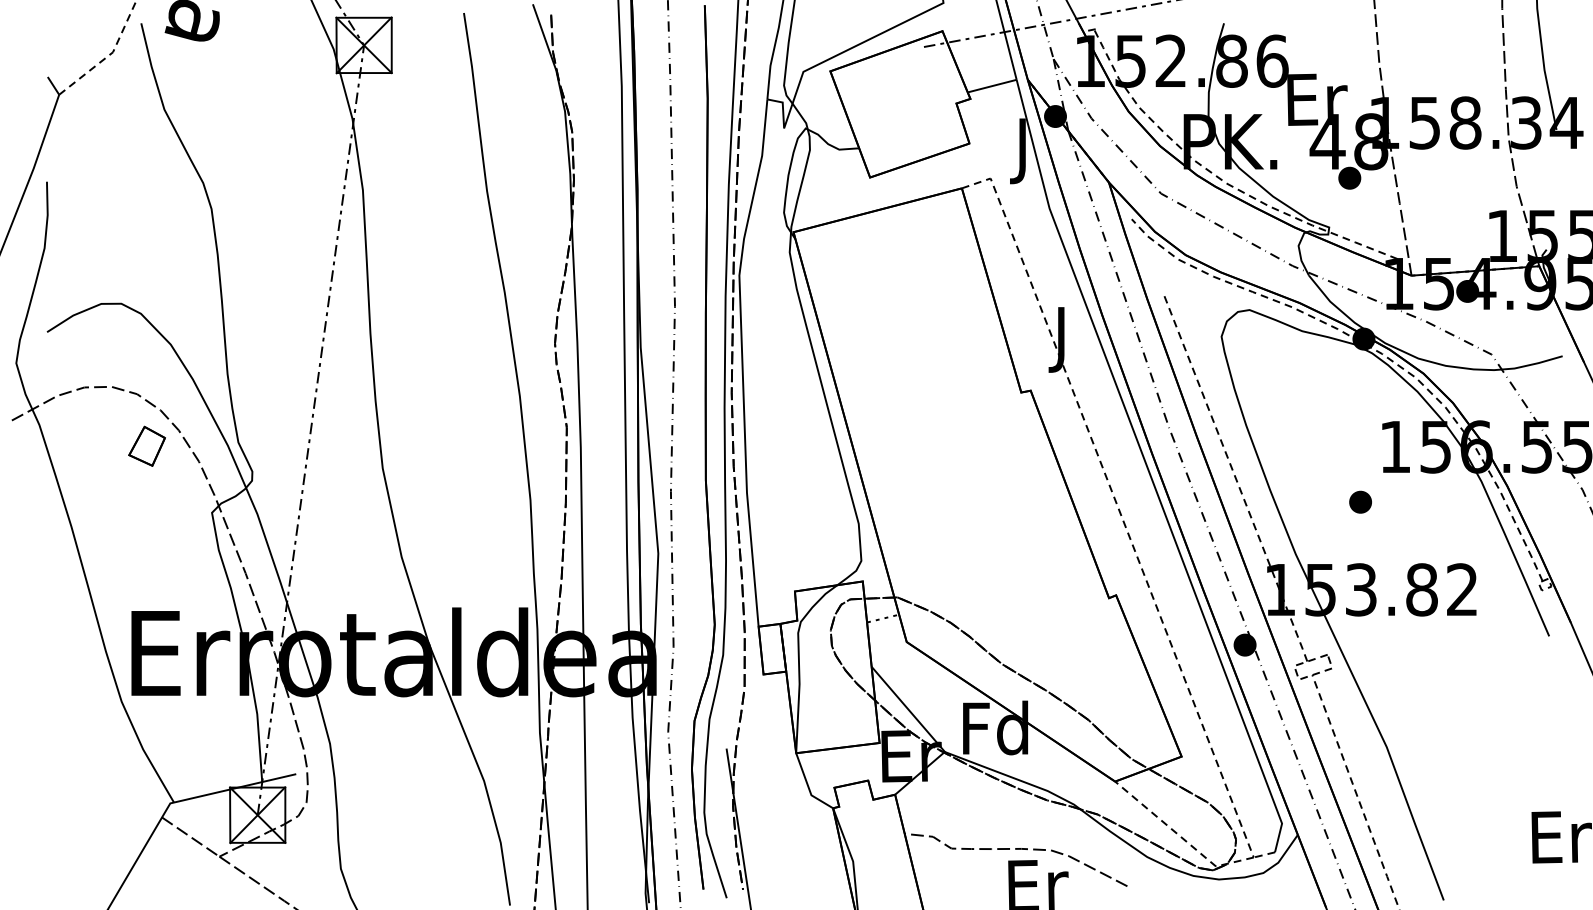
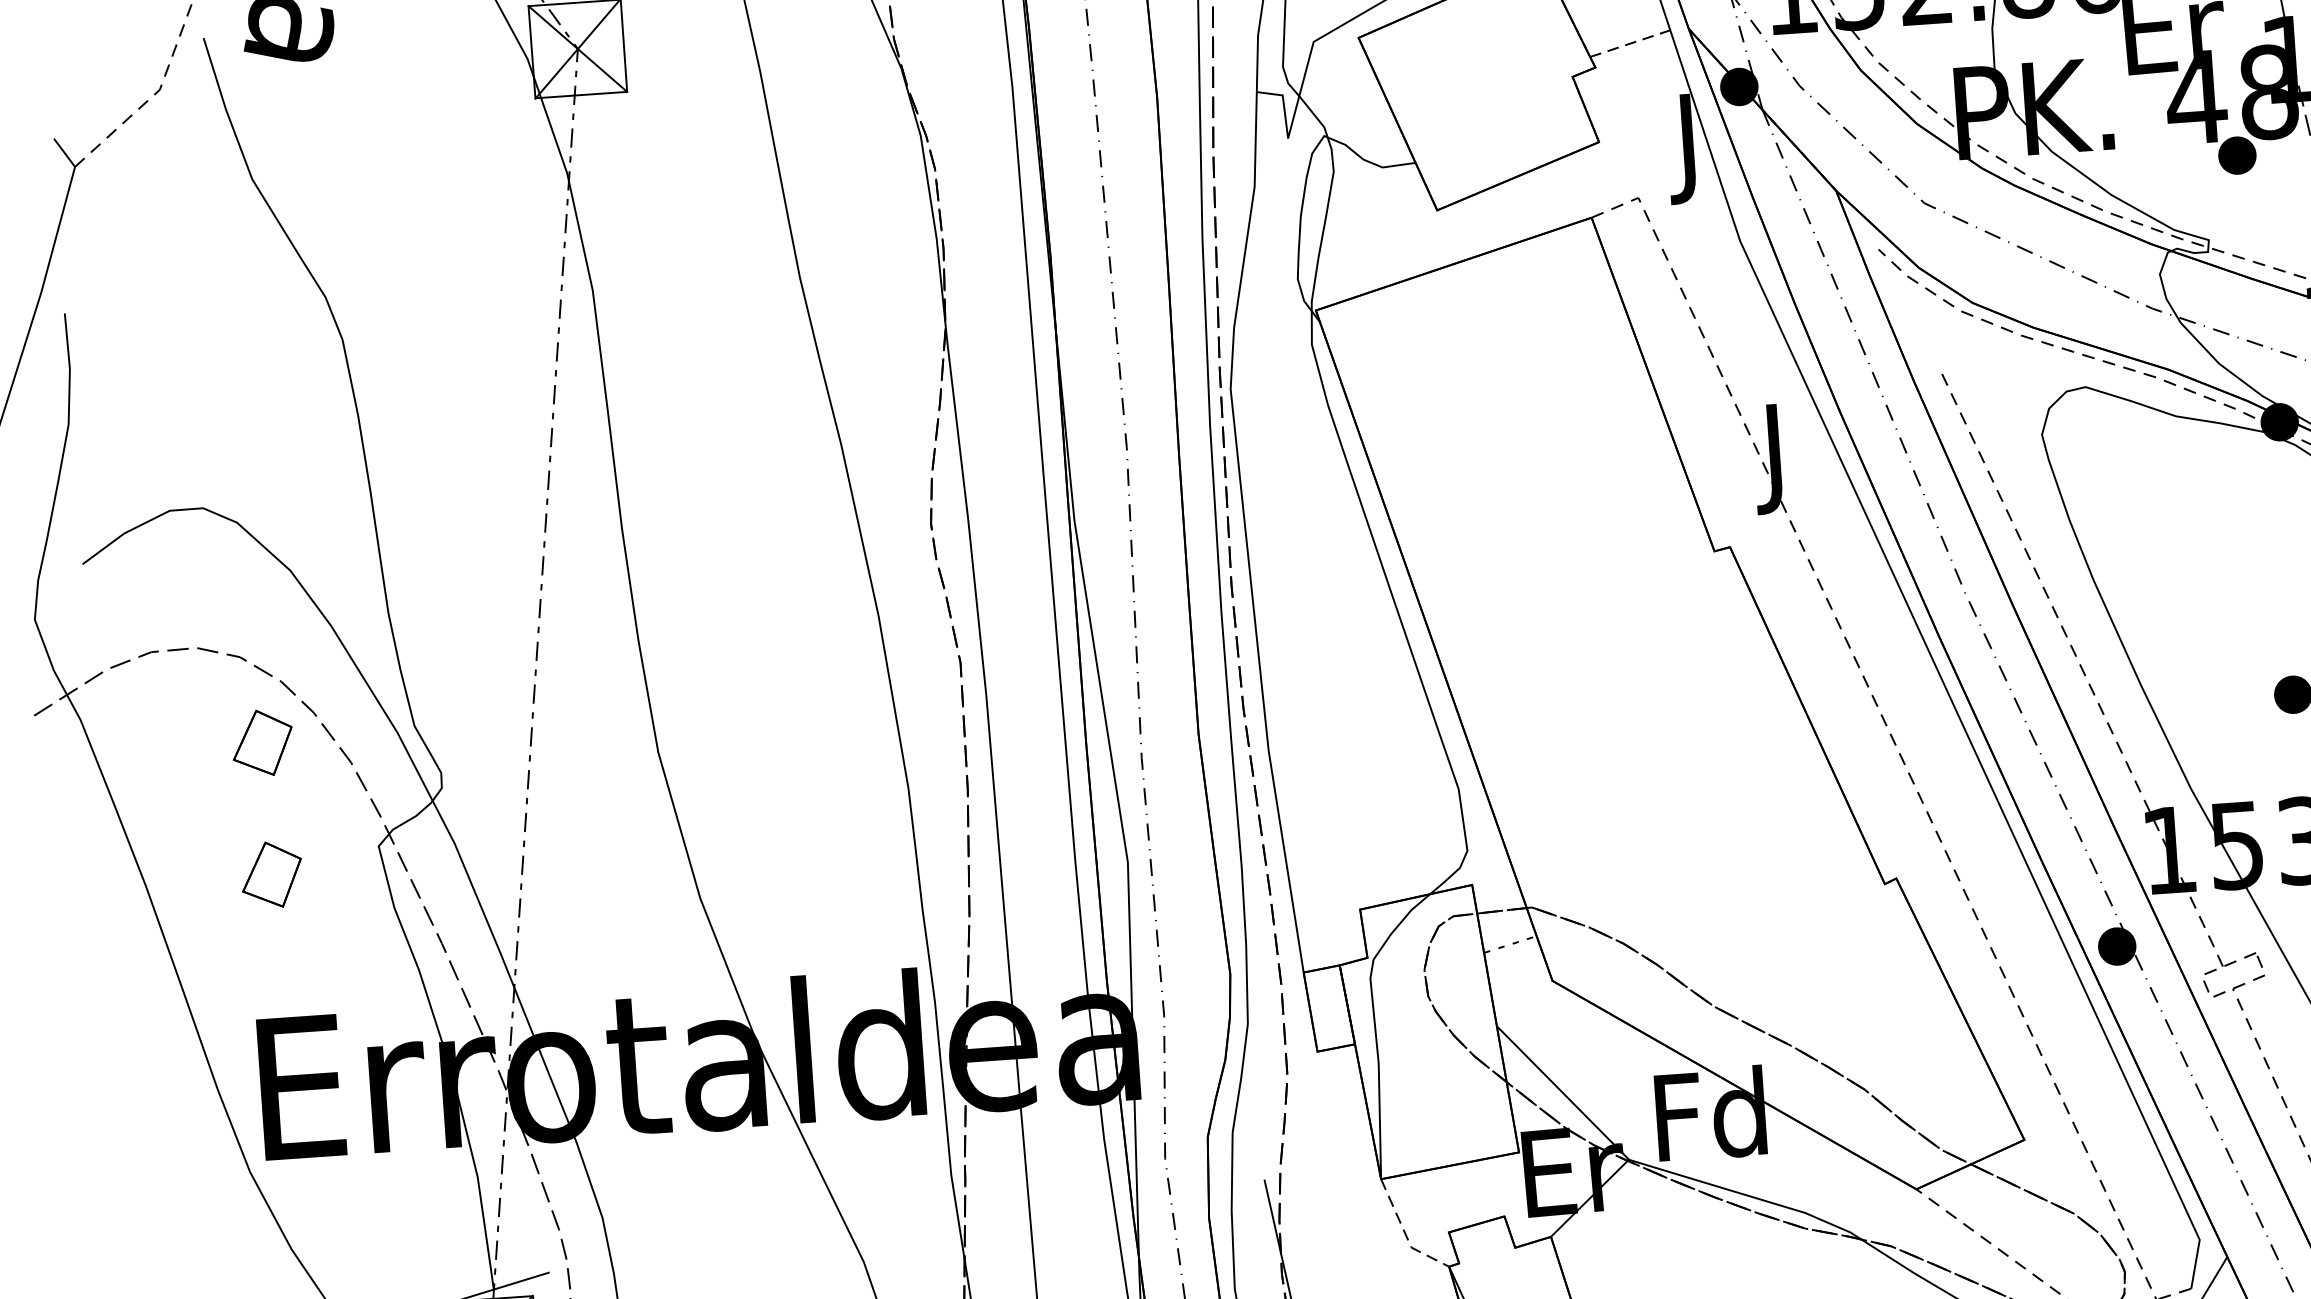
line: (993, 85) -> (1632, 42), solid -> dashed
part: (146, 524) -> (270, 873), added
line: (808, 786) -> (1405, 1233), solid -> dashed

